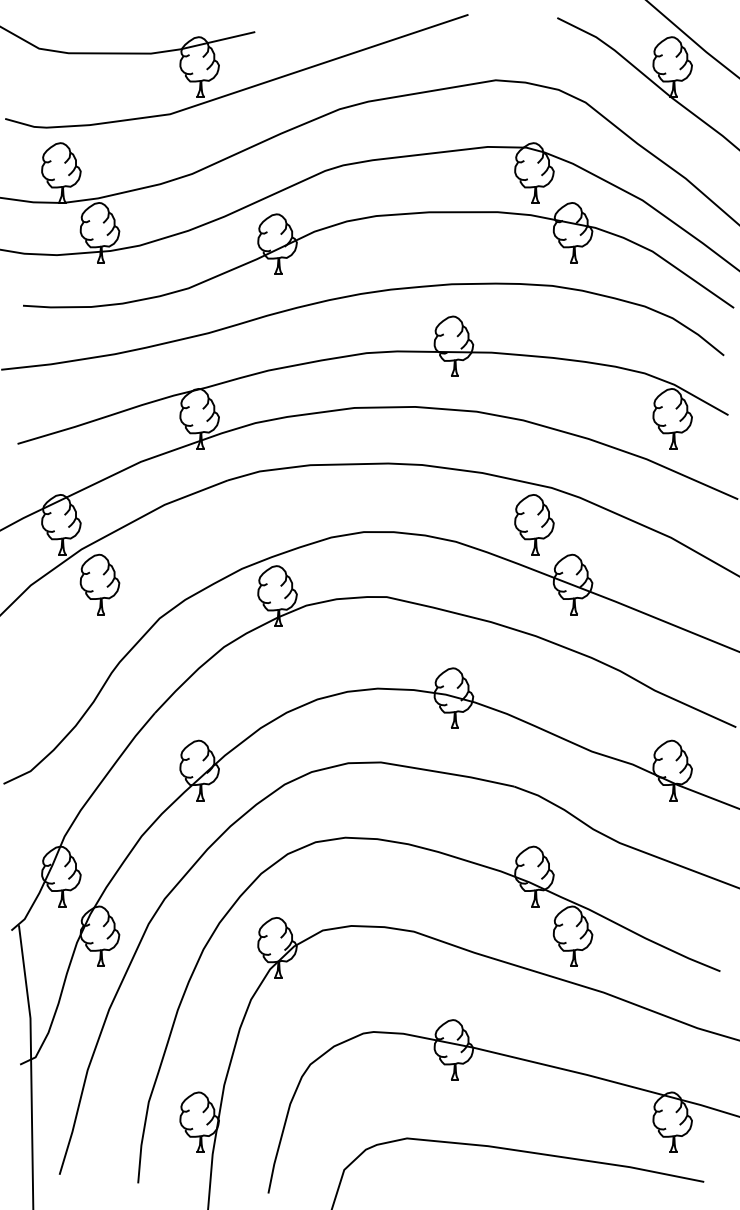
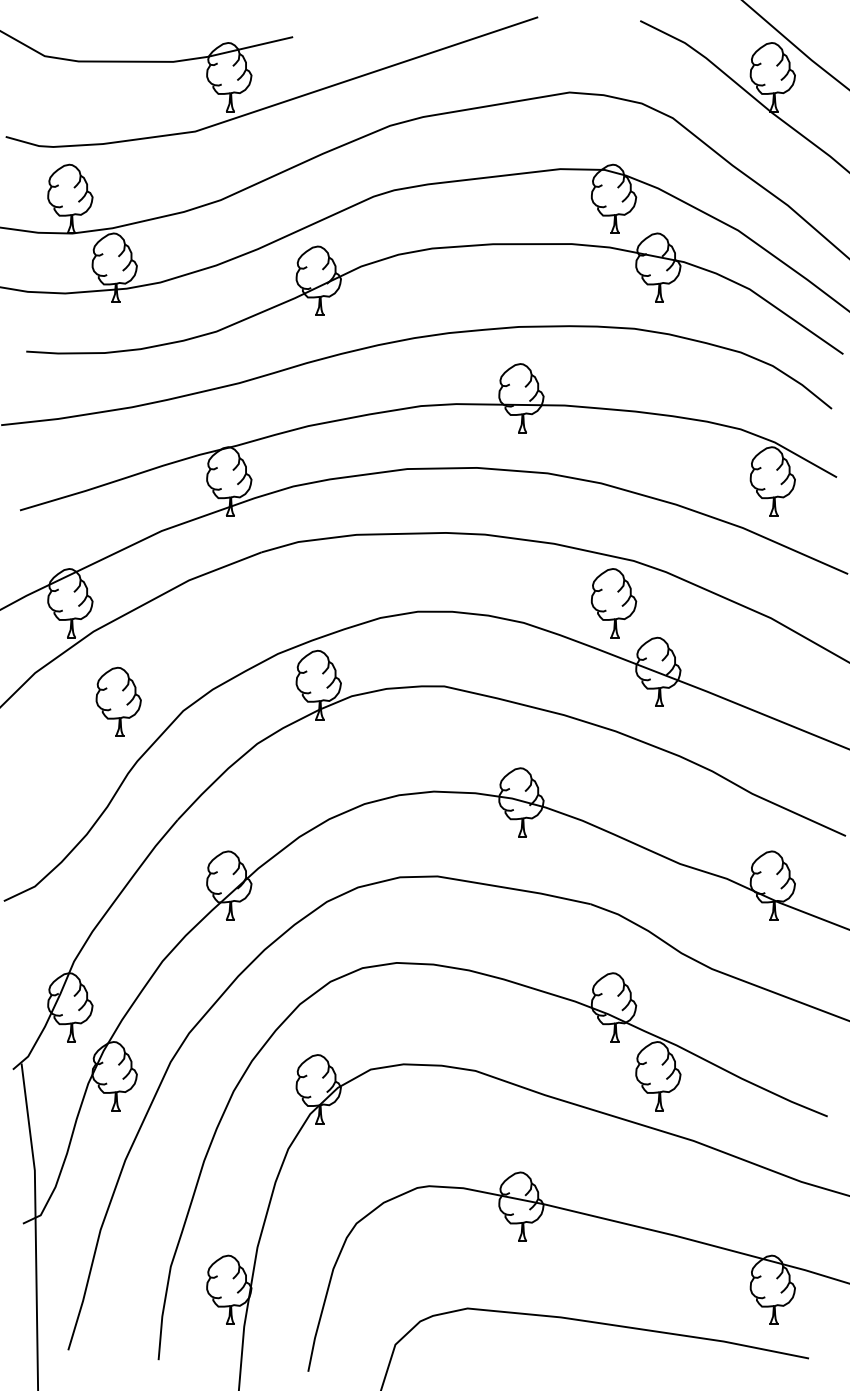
part: (99, 584) -> (118, 701), moved

